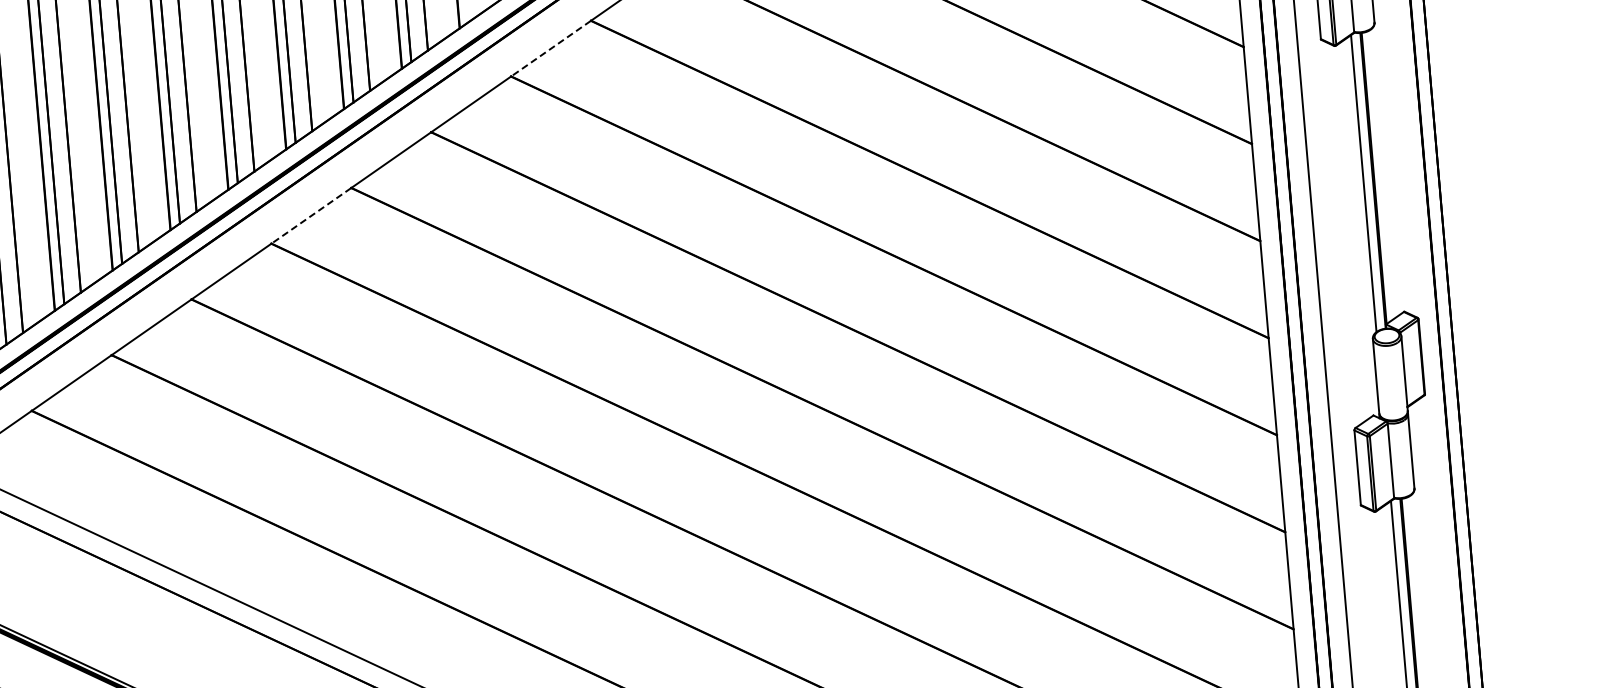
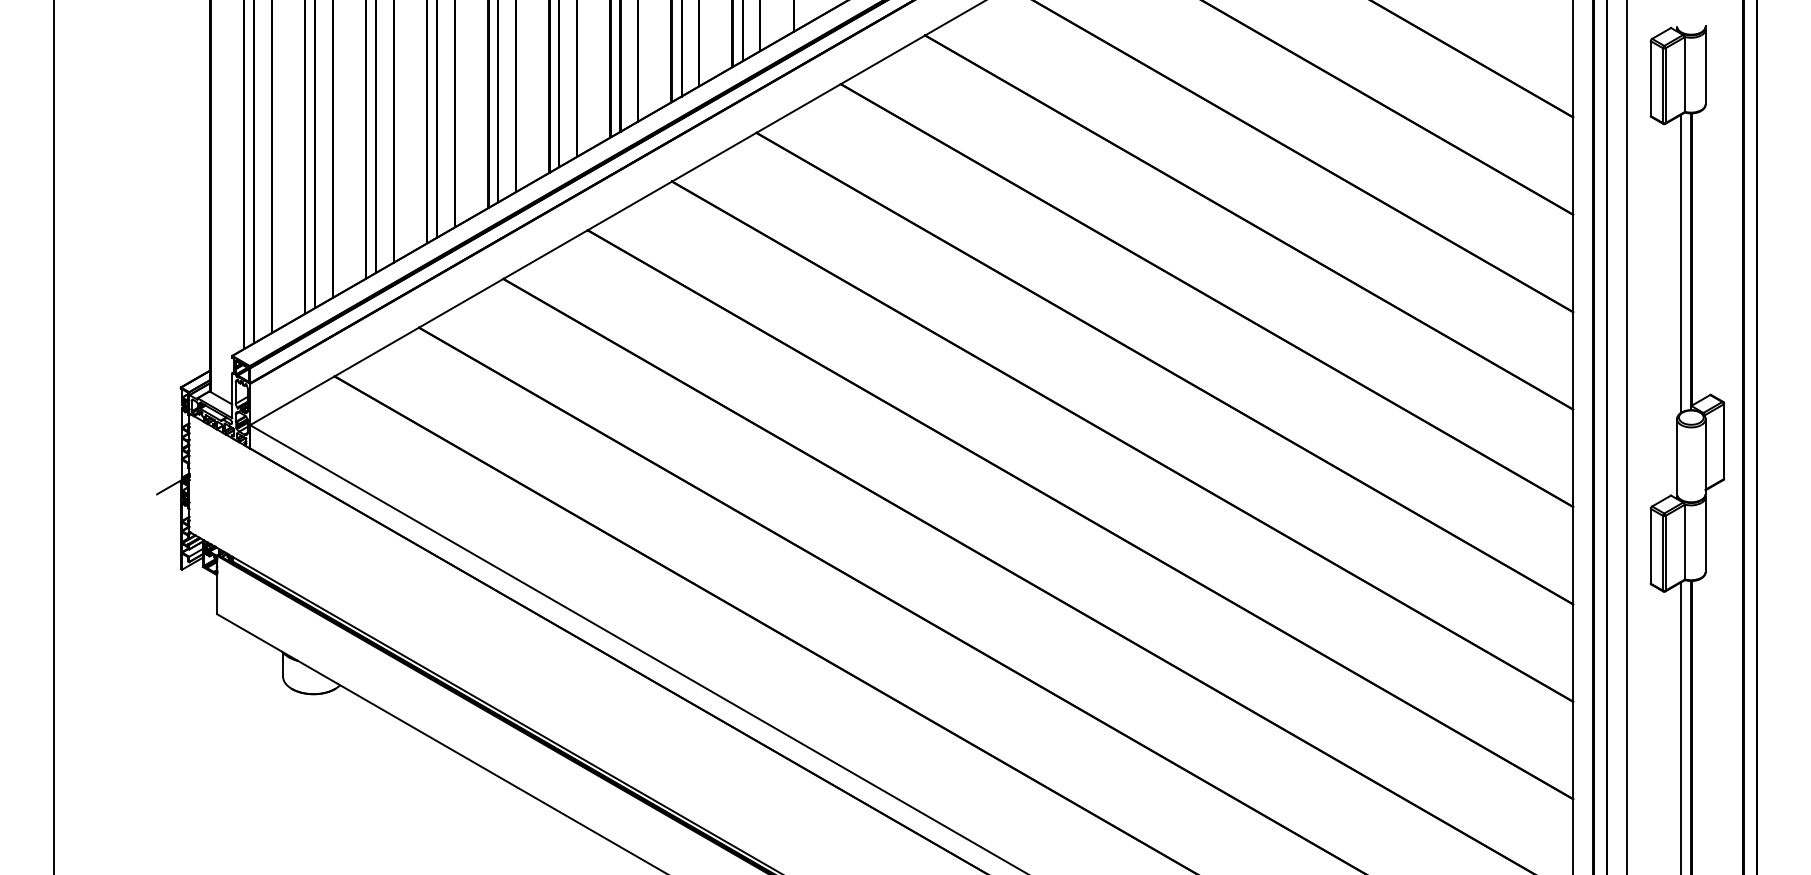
line: (551, 48) -> (883, 59), dashed -> solid
line: (310, 215) -> (629, 205), dashed -> solid

